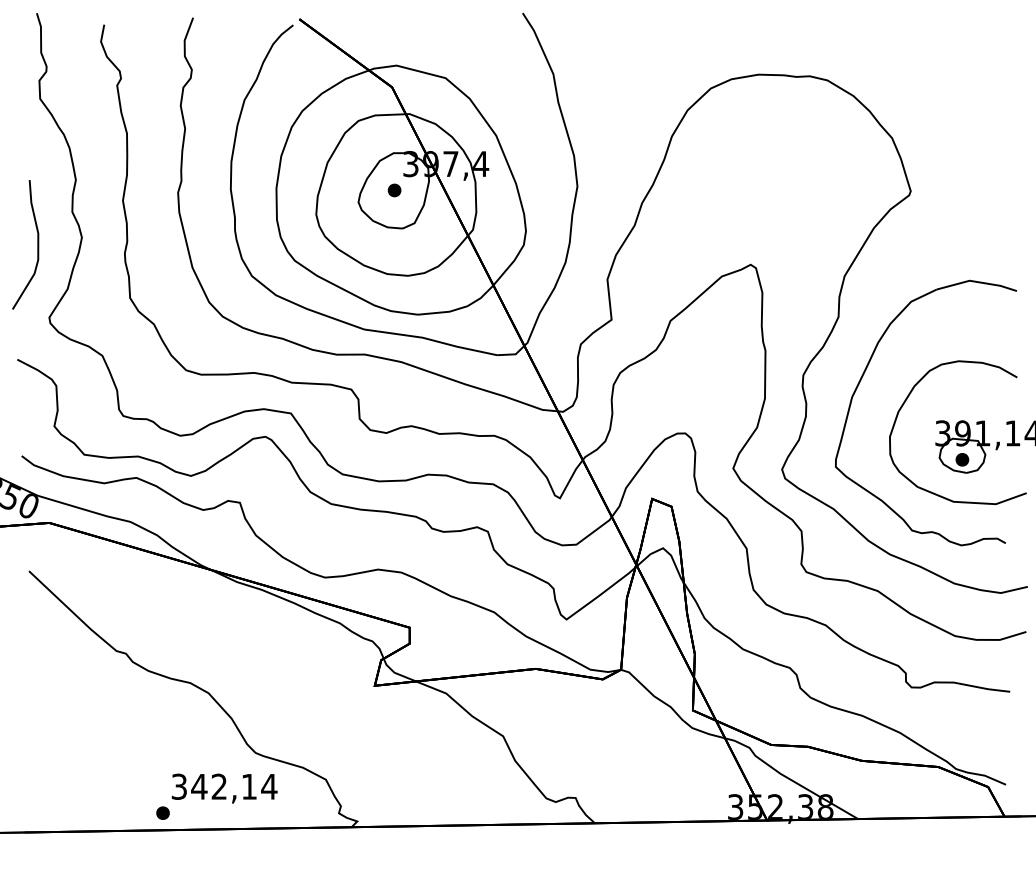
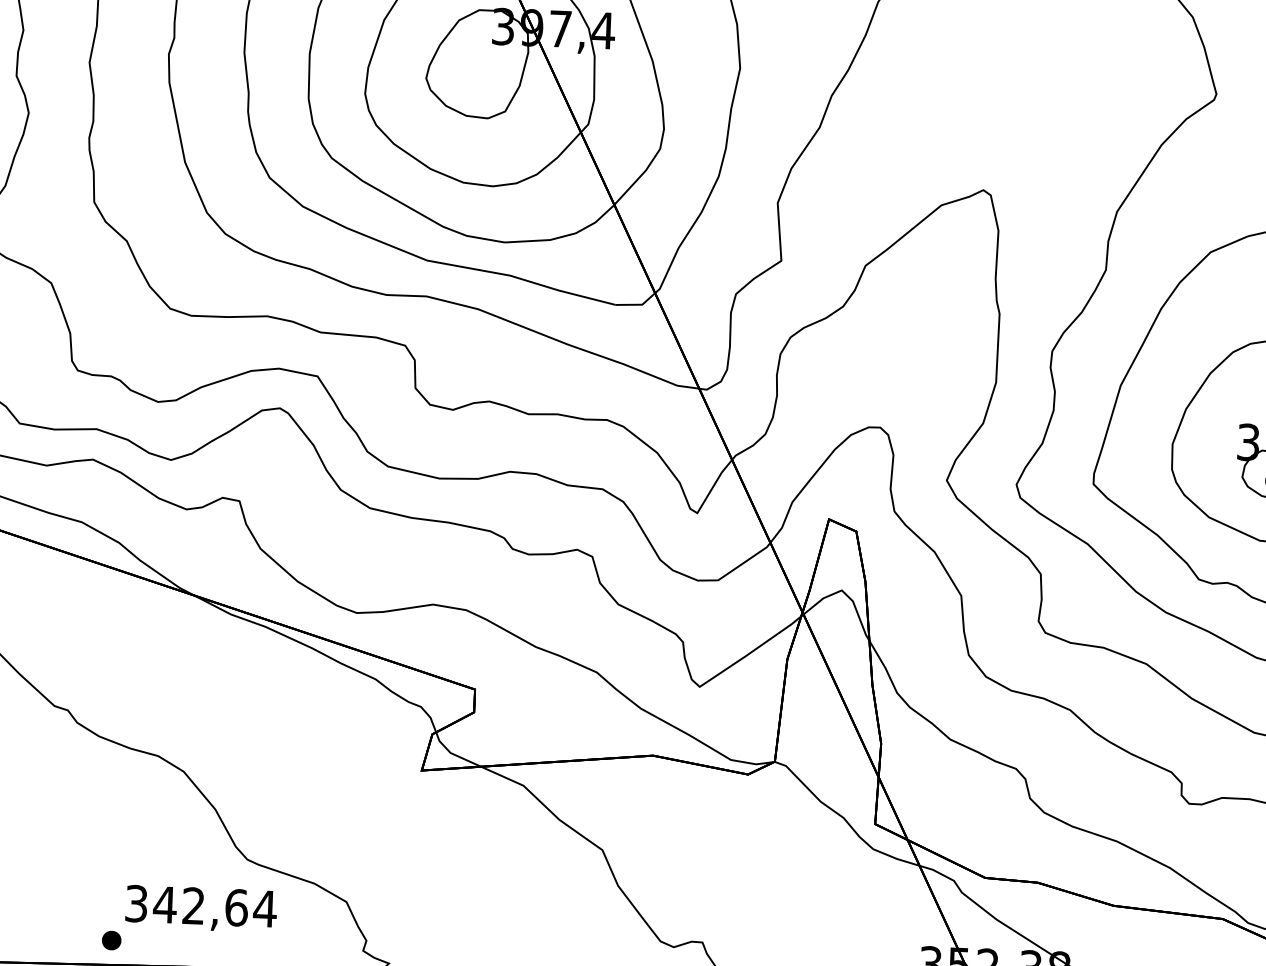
part: (394, 190) -> (478, 63), removed
text: (249, 786) -> (236, 907), 342,14 -> 342,64

